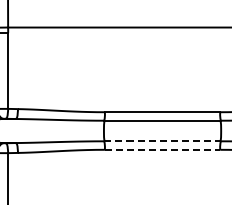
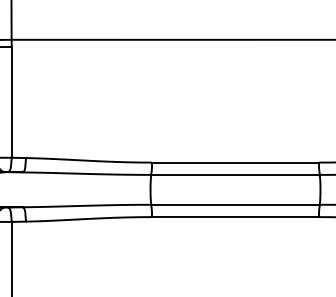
line: (163, 141) -> (236, 205), dashed -> solid
line: (162, 149) -> (235, 216), dashed -> solid

